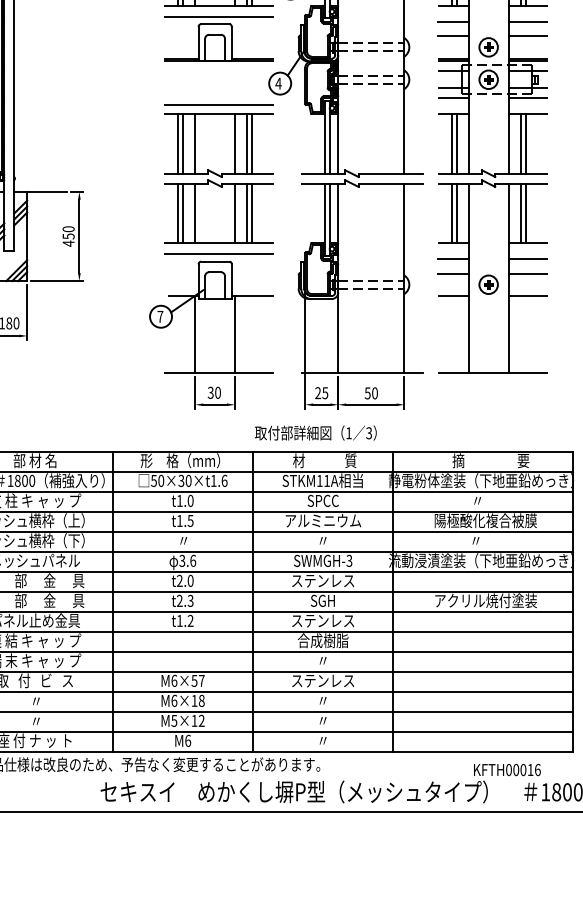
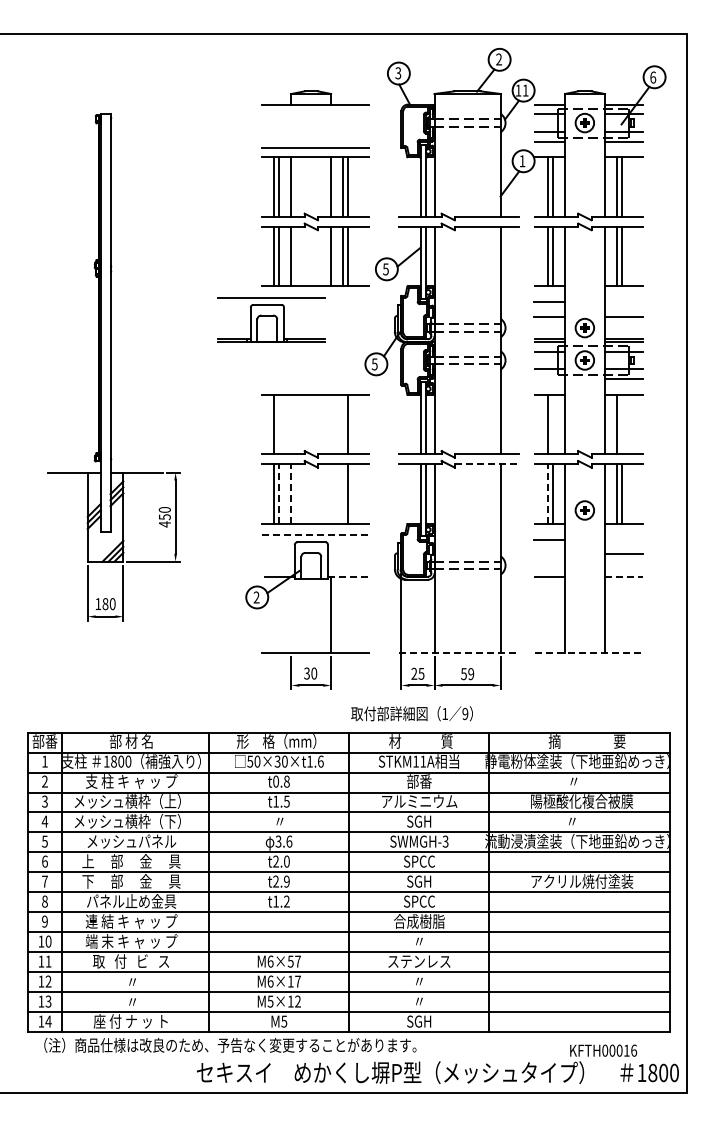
line: (527, 21) -> (623, 302), removed
part: (219, 38) -> (271, 319), moved
text: (278, 83) -> (374, 364), 4 -> 5
line: (454, 98) -> (550, 379), removed
line: (219, 104) -> (315, 385), removed
line: (183, 143) -> (279, 424), removed
line: (195, 143) -> (291, 424), removed
line: (235, 143) -> (331, 424), removed
line: (247, 143) -> (343, 424), removed
line: (456, 143) -> (552, 424), removed
line: (525, 143) -> (621, 424), removed
line: (391, 183) -> (487, 464), solid -> dashed
line: (235, 212) -> (331, 493), removed
line: (247, 212) -> (343, 493), removed
line: (183, 213) -> (279, 494), solid -> dashed
line: (195, 213) -> (291, 494), solid -> dashed
line: (451, 213) -> (547, 494), solid -> dashed
line: (219, 254) -> (315, 535), solid -> dashed
line: (527, 258) -> (623, 539), removed
line: (453, 273) -> (549, 554), removed
part: (488, 284) -> (584, 510), moved
line: (252, 295) -> (348, 576), solid -> dashed
line: (528, 295) -> (624, 576), solid -> dashed
text: (160, 316) -> (256, 597), 7 -> 2
line: (195, 333) -> (291, 614), removed
line: (363, 372) -> (459, 653), solid -> dashed
line: (493, 372) -> (589, 653), solid -> dashed
text: (375, 393) -> (471, 674), 50 -> 59
text: (369, 432) -> (465, 713), 3 -> 9
text: (185, 500) -> (281, 781), t1.0 -> t0.8
text: (323, 500) -> (419, 781), SPCC -> 部番
text: (323, 540) -> (419, 821), 〃 -> SGH
text: (323, 580) -> (419, 861), ステンレス -> SPCC
text: (190, 600) -> (286, 881), t2.3 -> t2.9
text: (323, 620) -> (419, 901), ステンレス -> SPCC
text: (201, 700) -> (297, 981), M6×18 -> M6×17
text: (188, 740) -> (284, 1021), M6 -> M5
text: (323, 740) -> (419, 1021), 〃 -> SGH

